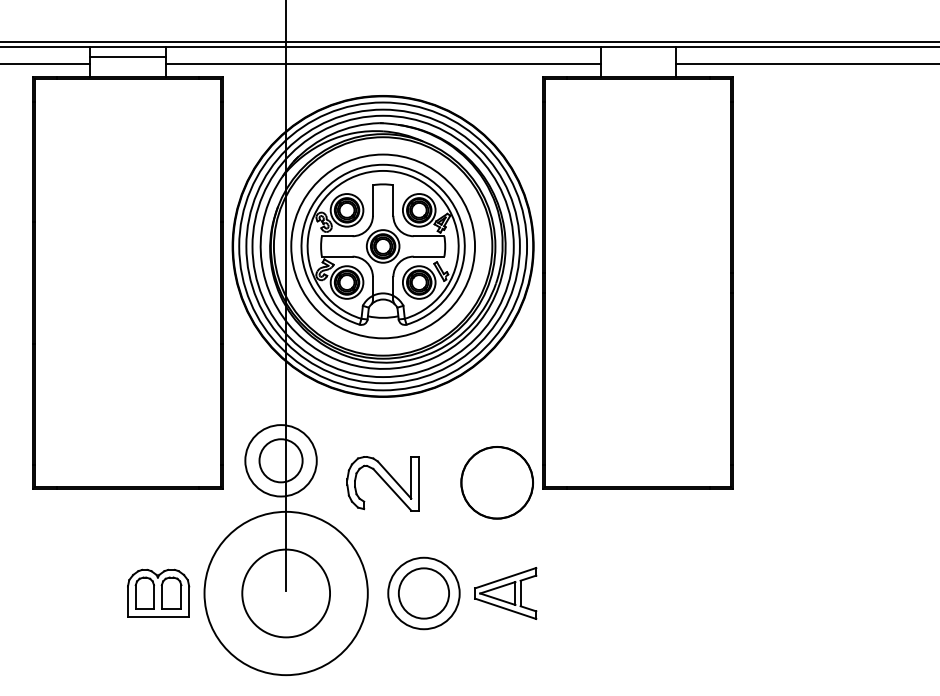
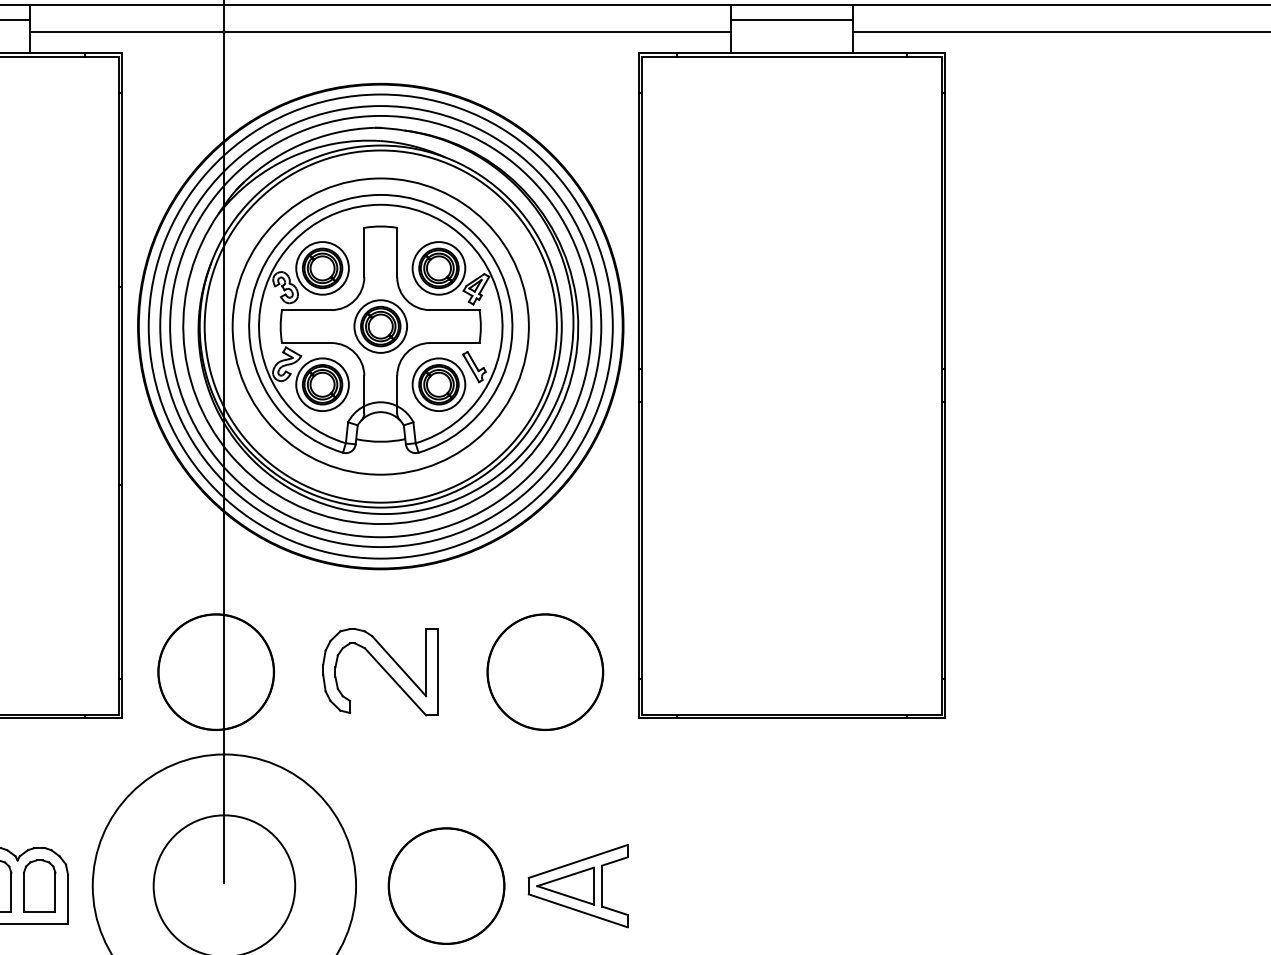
line: (638, 56) -> (792, 20), added
circle: (281, 460) -> (216, 671), size x1.67
circle: (496, 482) -> (544, 671), moved
part: (382, 483) -> (379, 671), moved
circle: (423, 593) -> (445, 886), size x1.43

